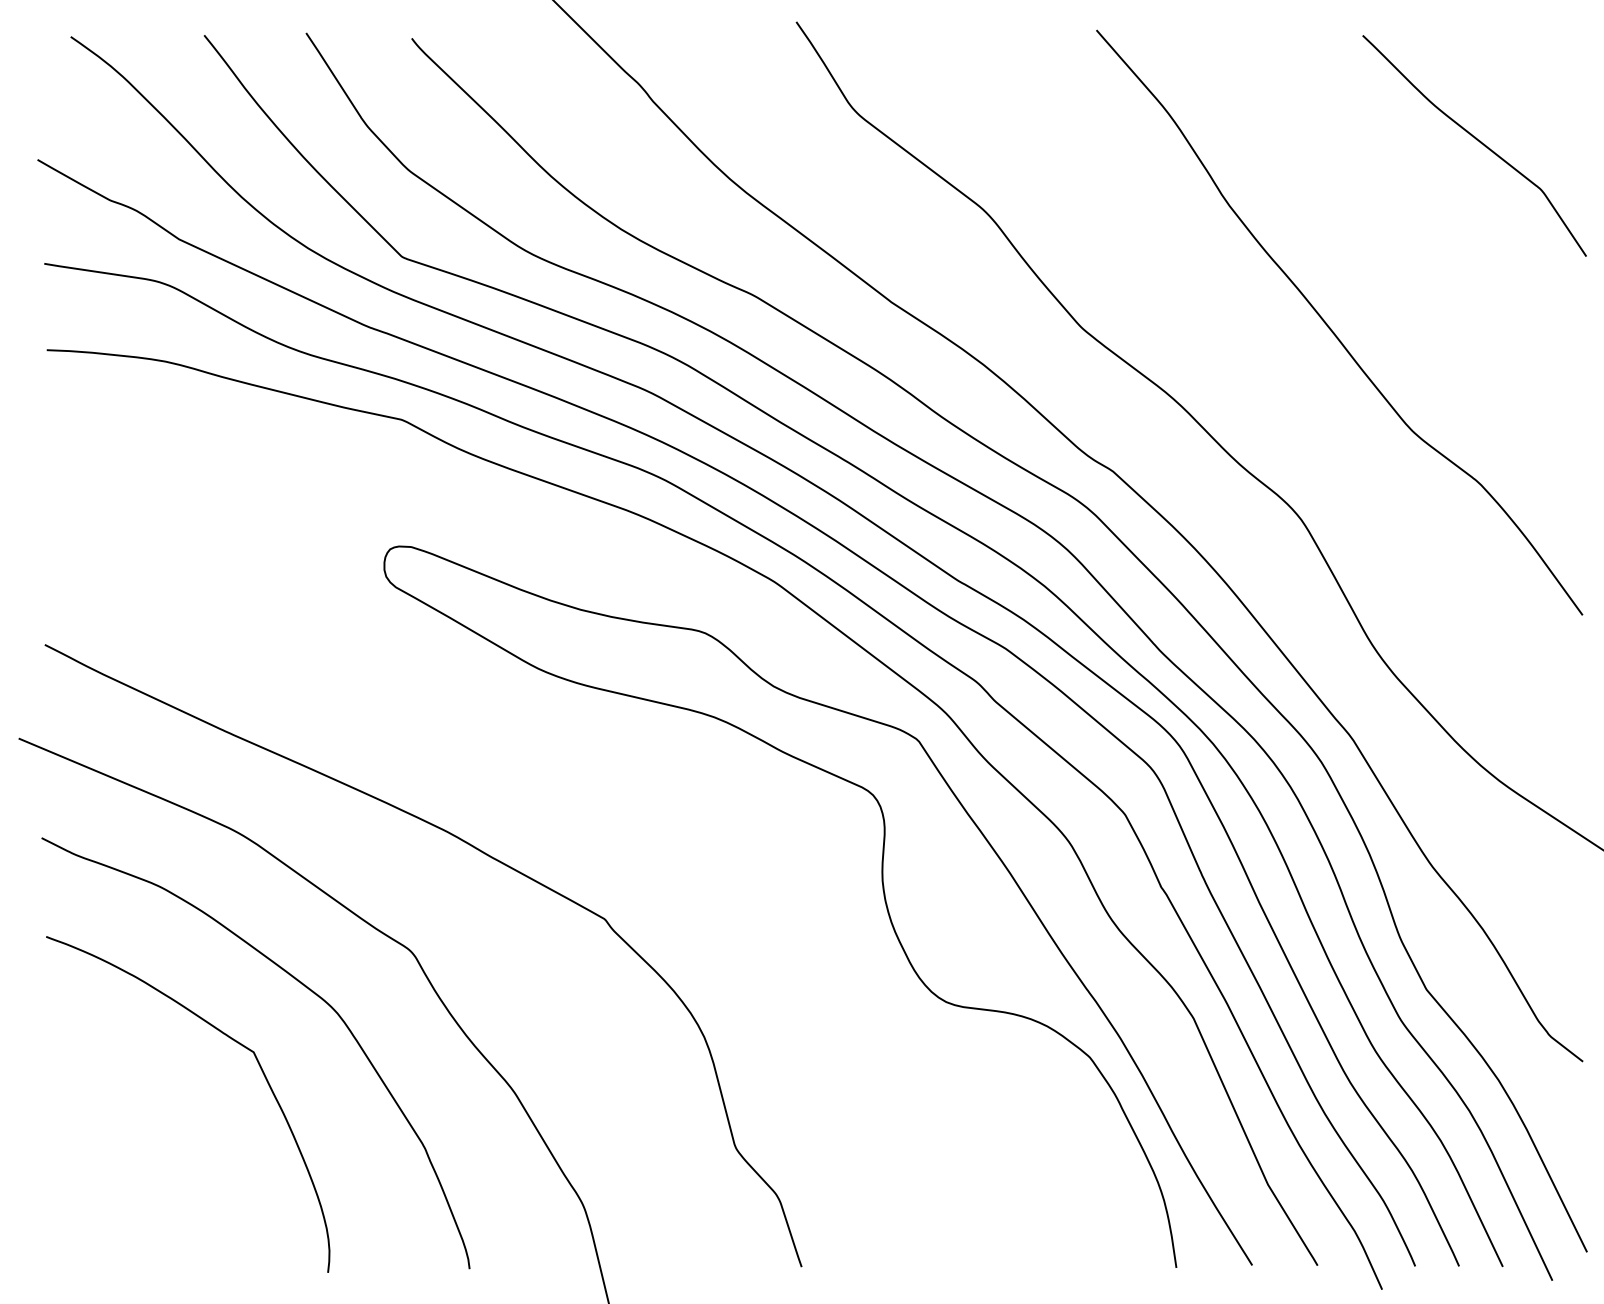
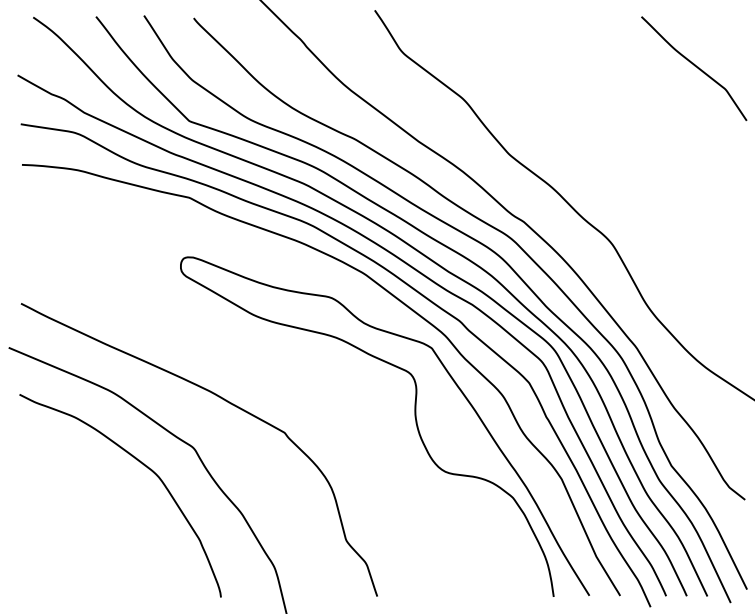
curve: (1333, 328) -> (627, 154), removed
curve: (228, 1039) -> (107, 489), removed

